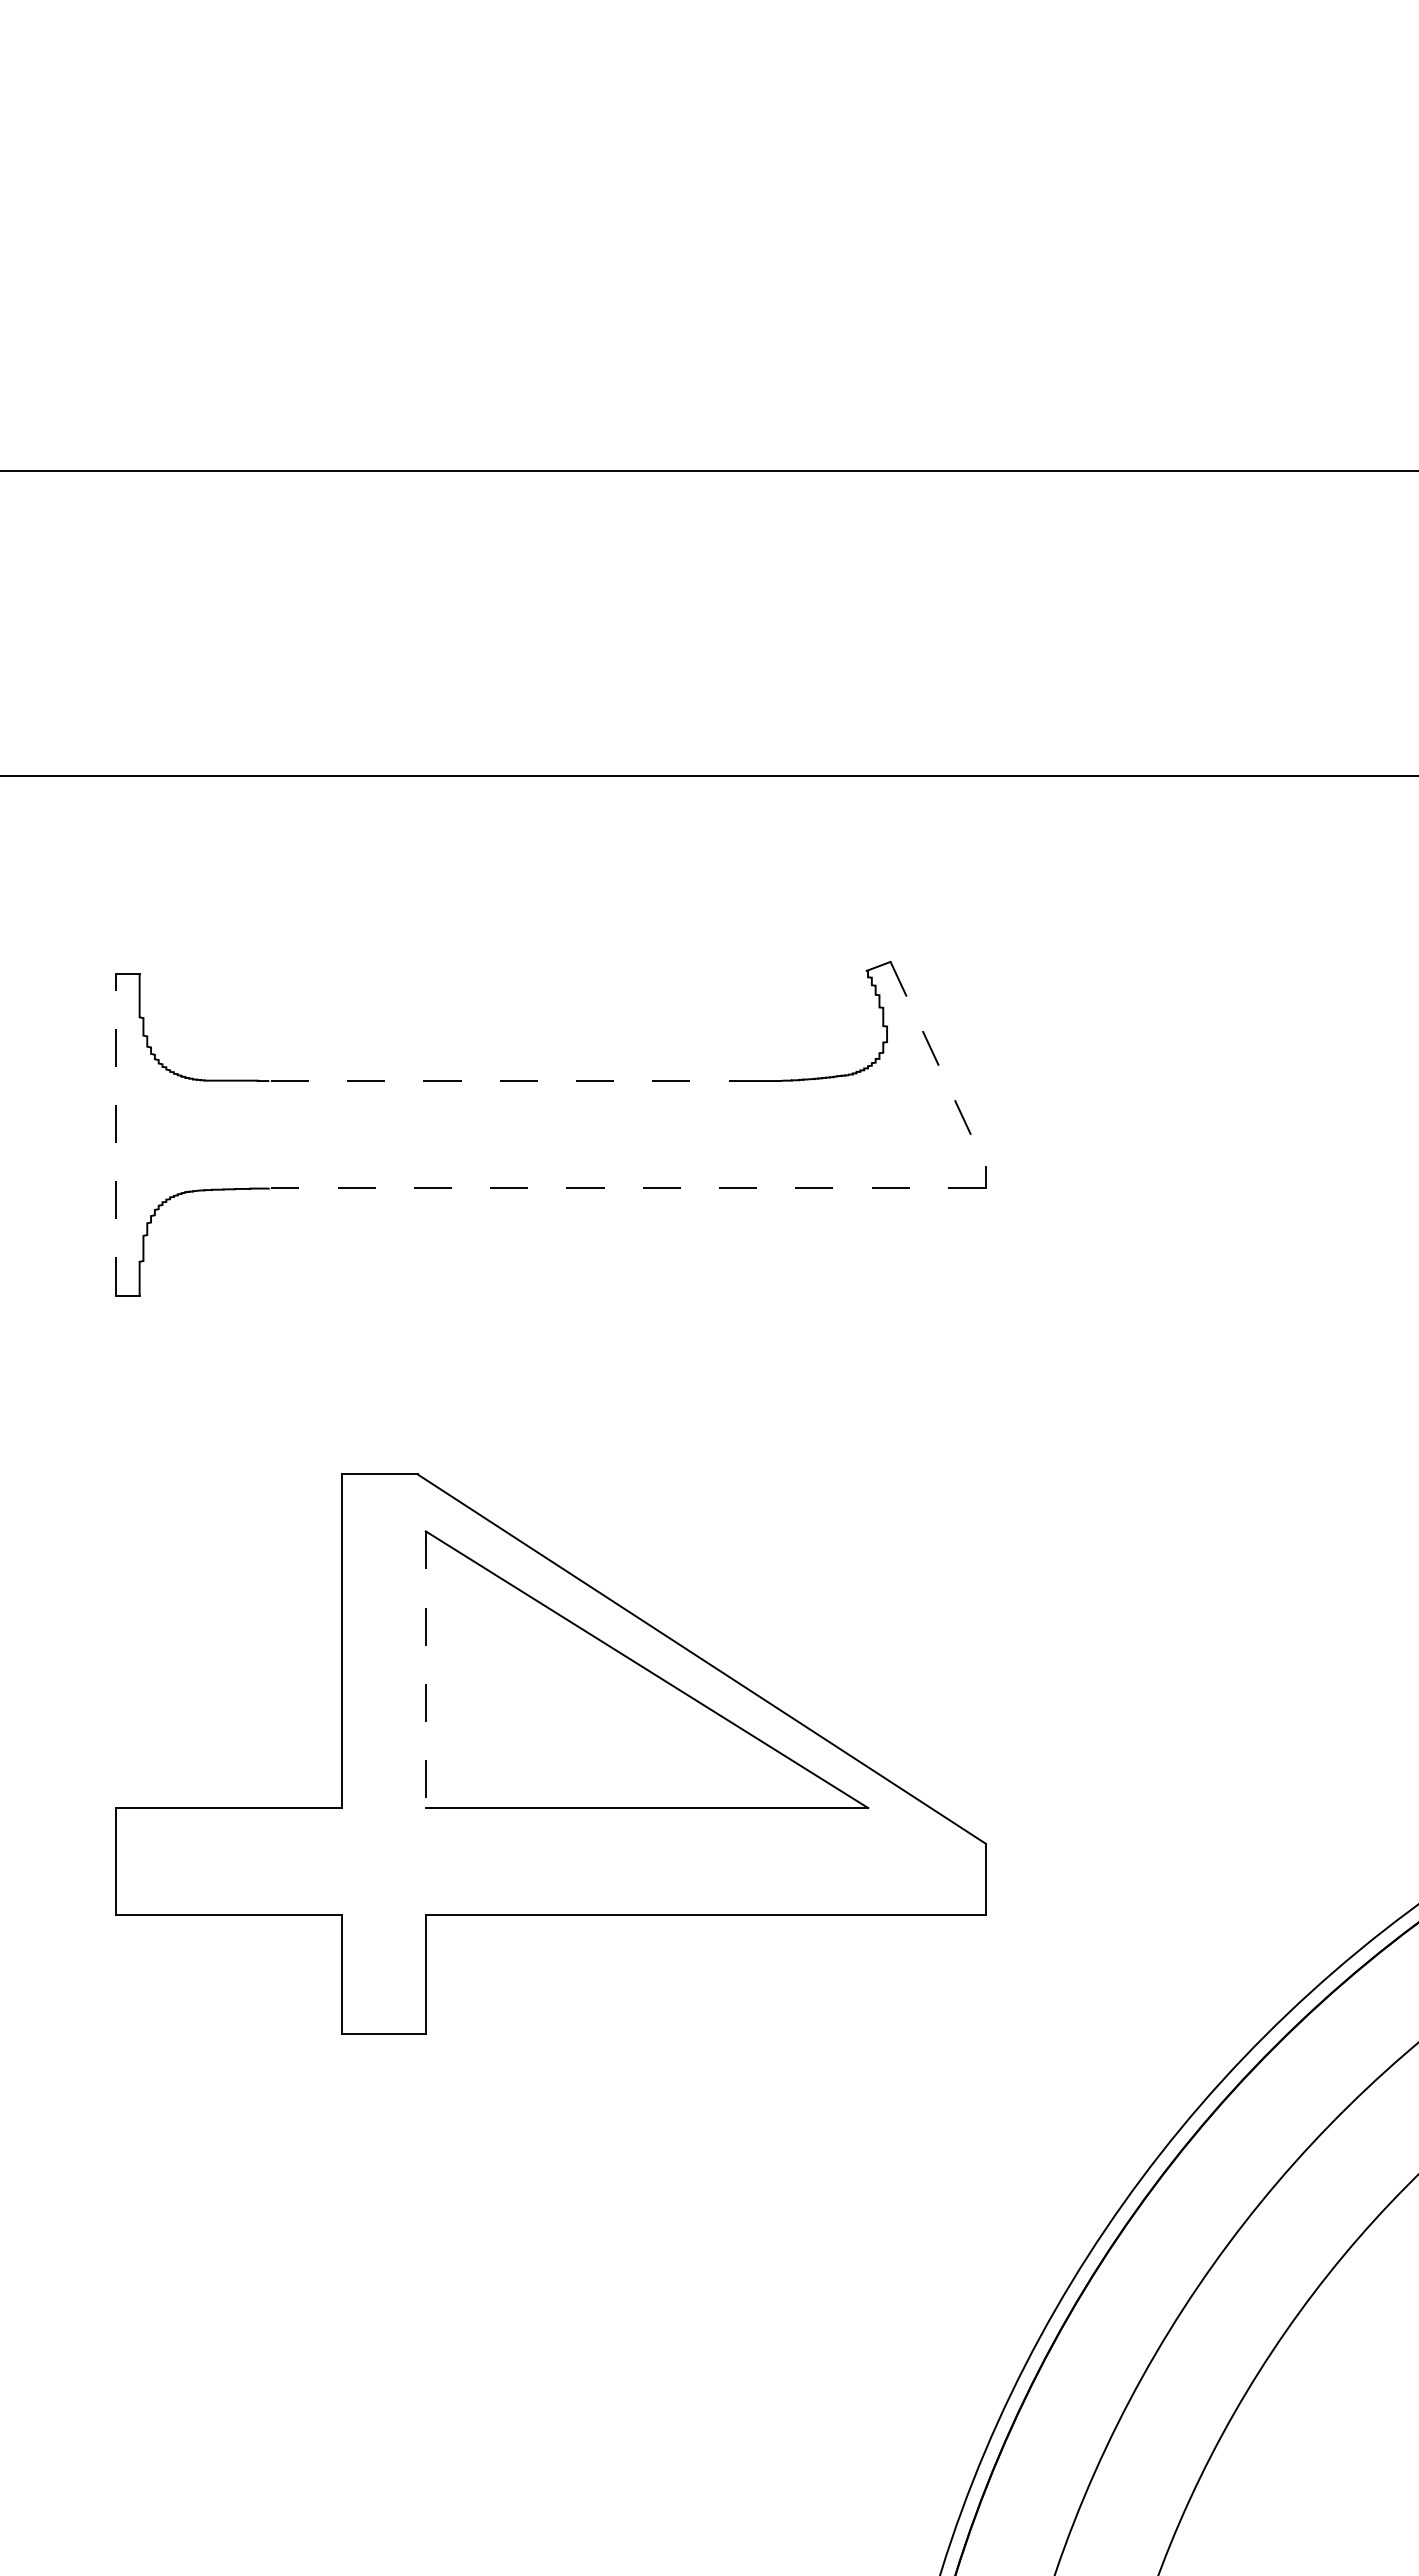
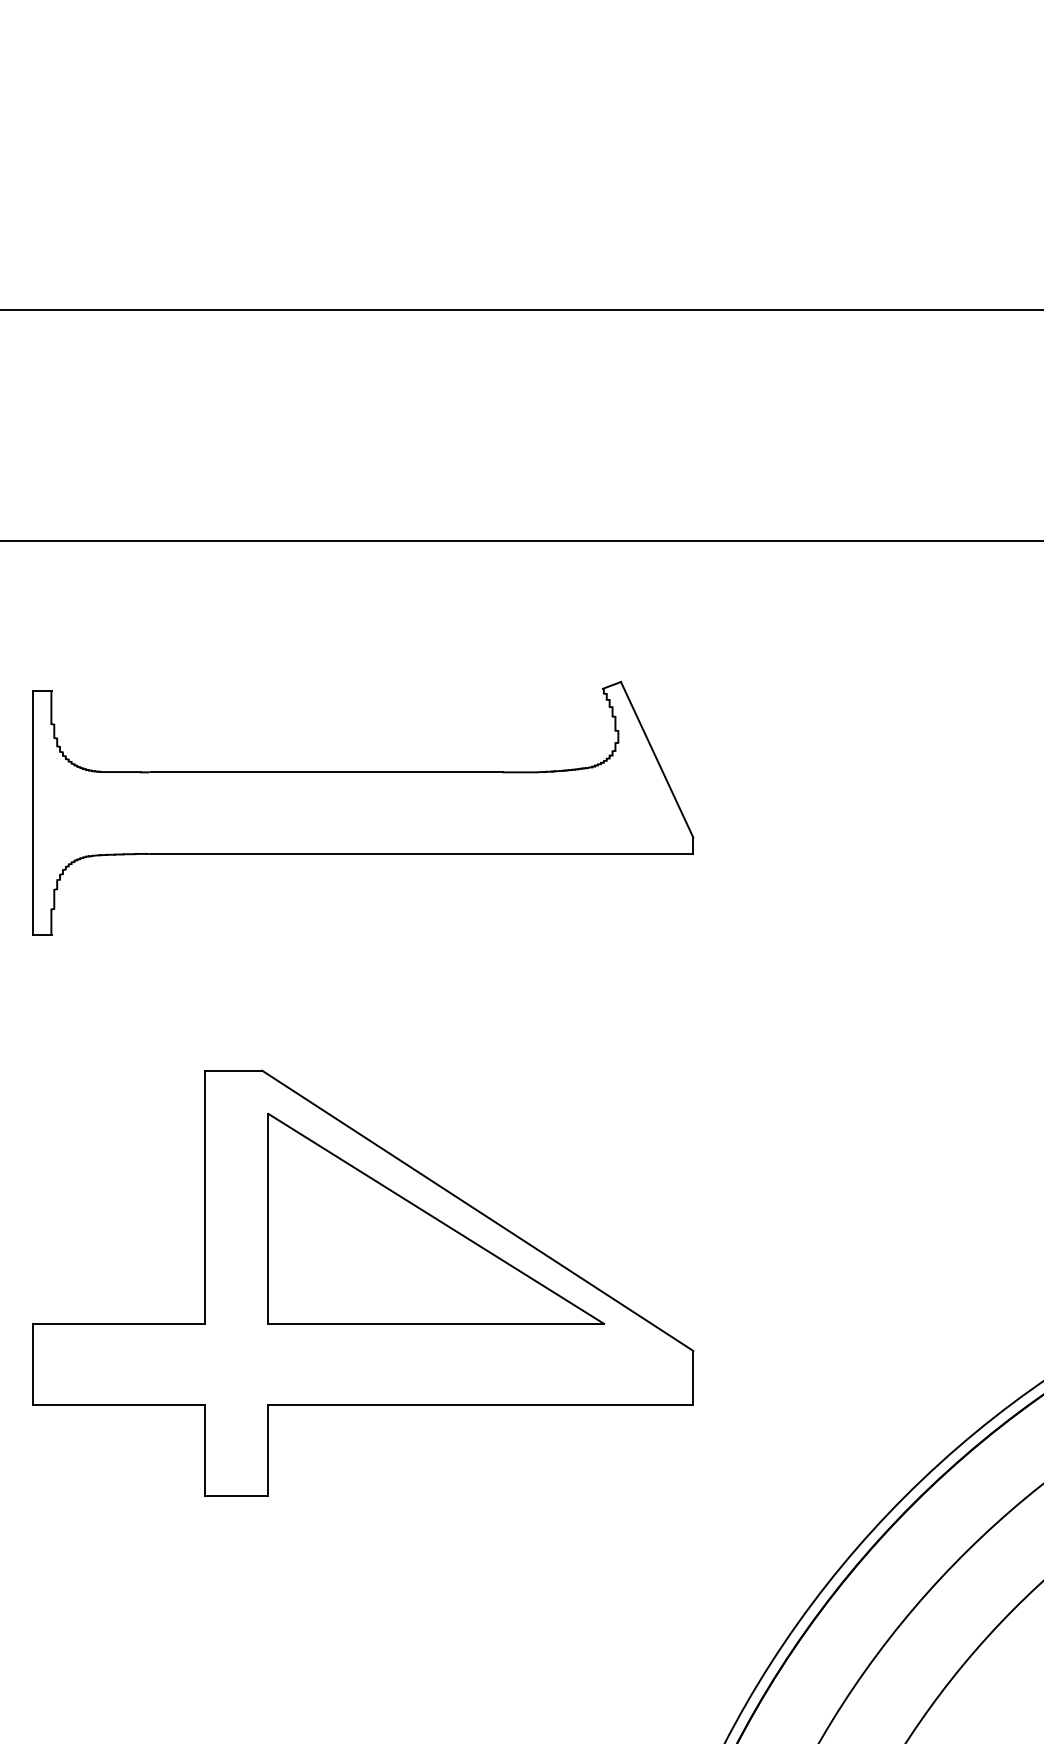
line: (938, 1064) -> (657, 759), dashed -> solid
line: (503, 1081) -> (327, 772), dashed -> solid
line: (115, 1134) -> (33, 812), dashed -> solid
line: (628, 1188) -> (422, 853), dashed -> solid
line: (425, 1670) -> (268, 1219), dashed -> solid

